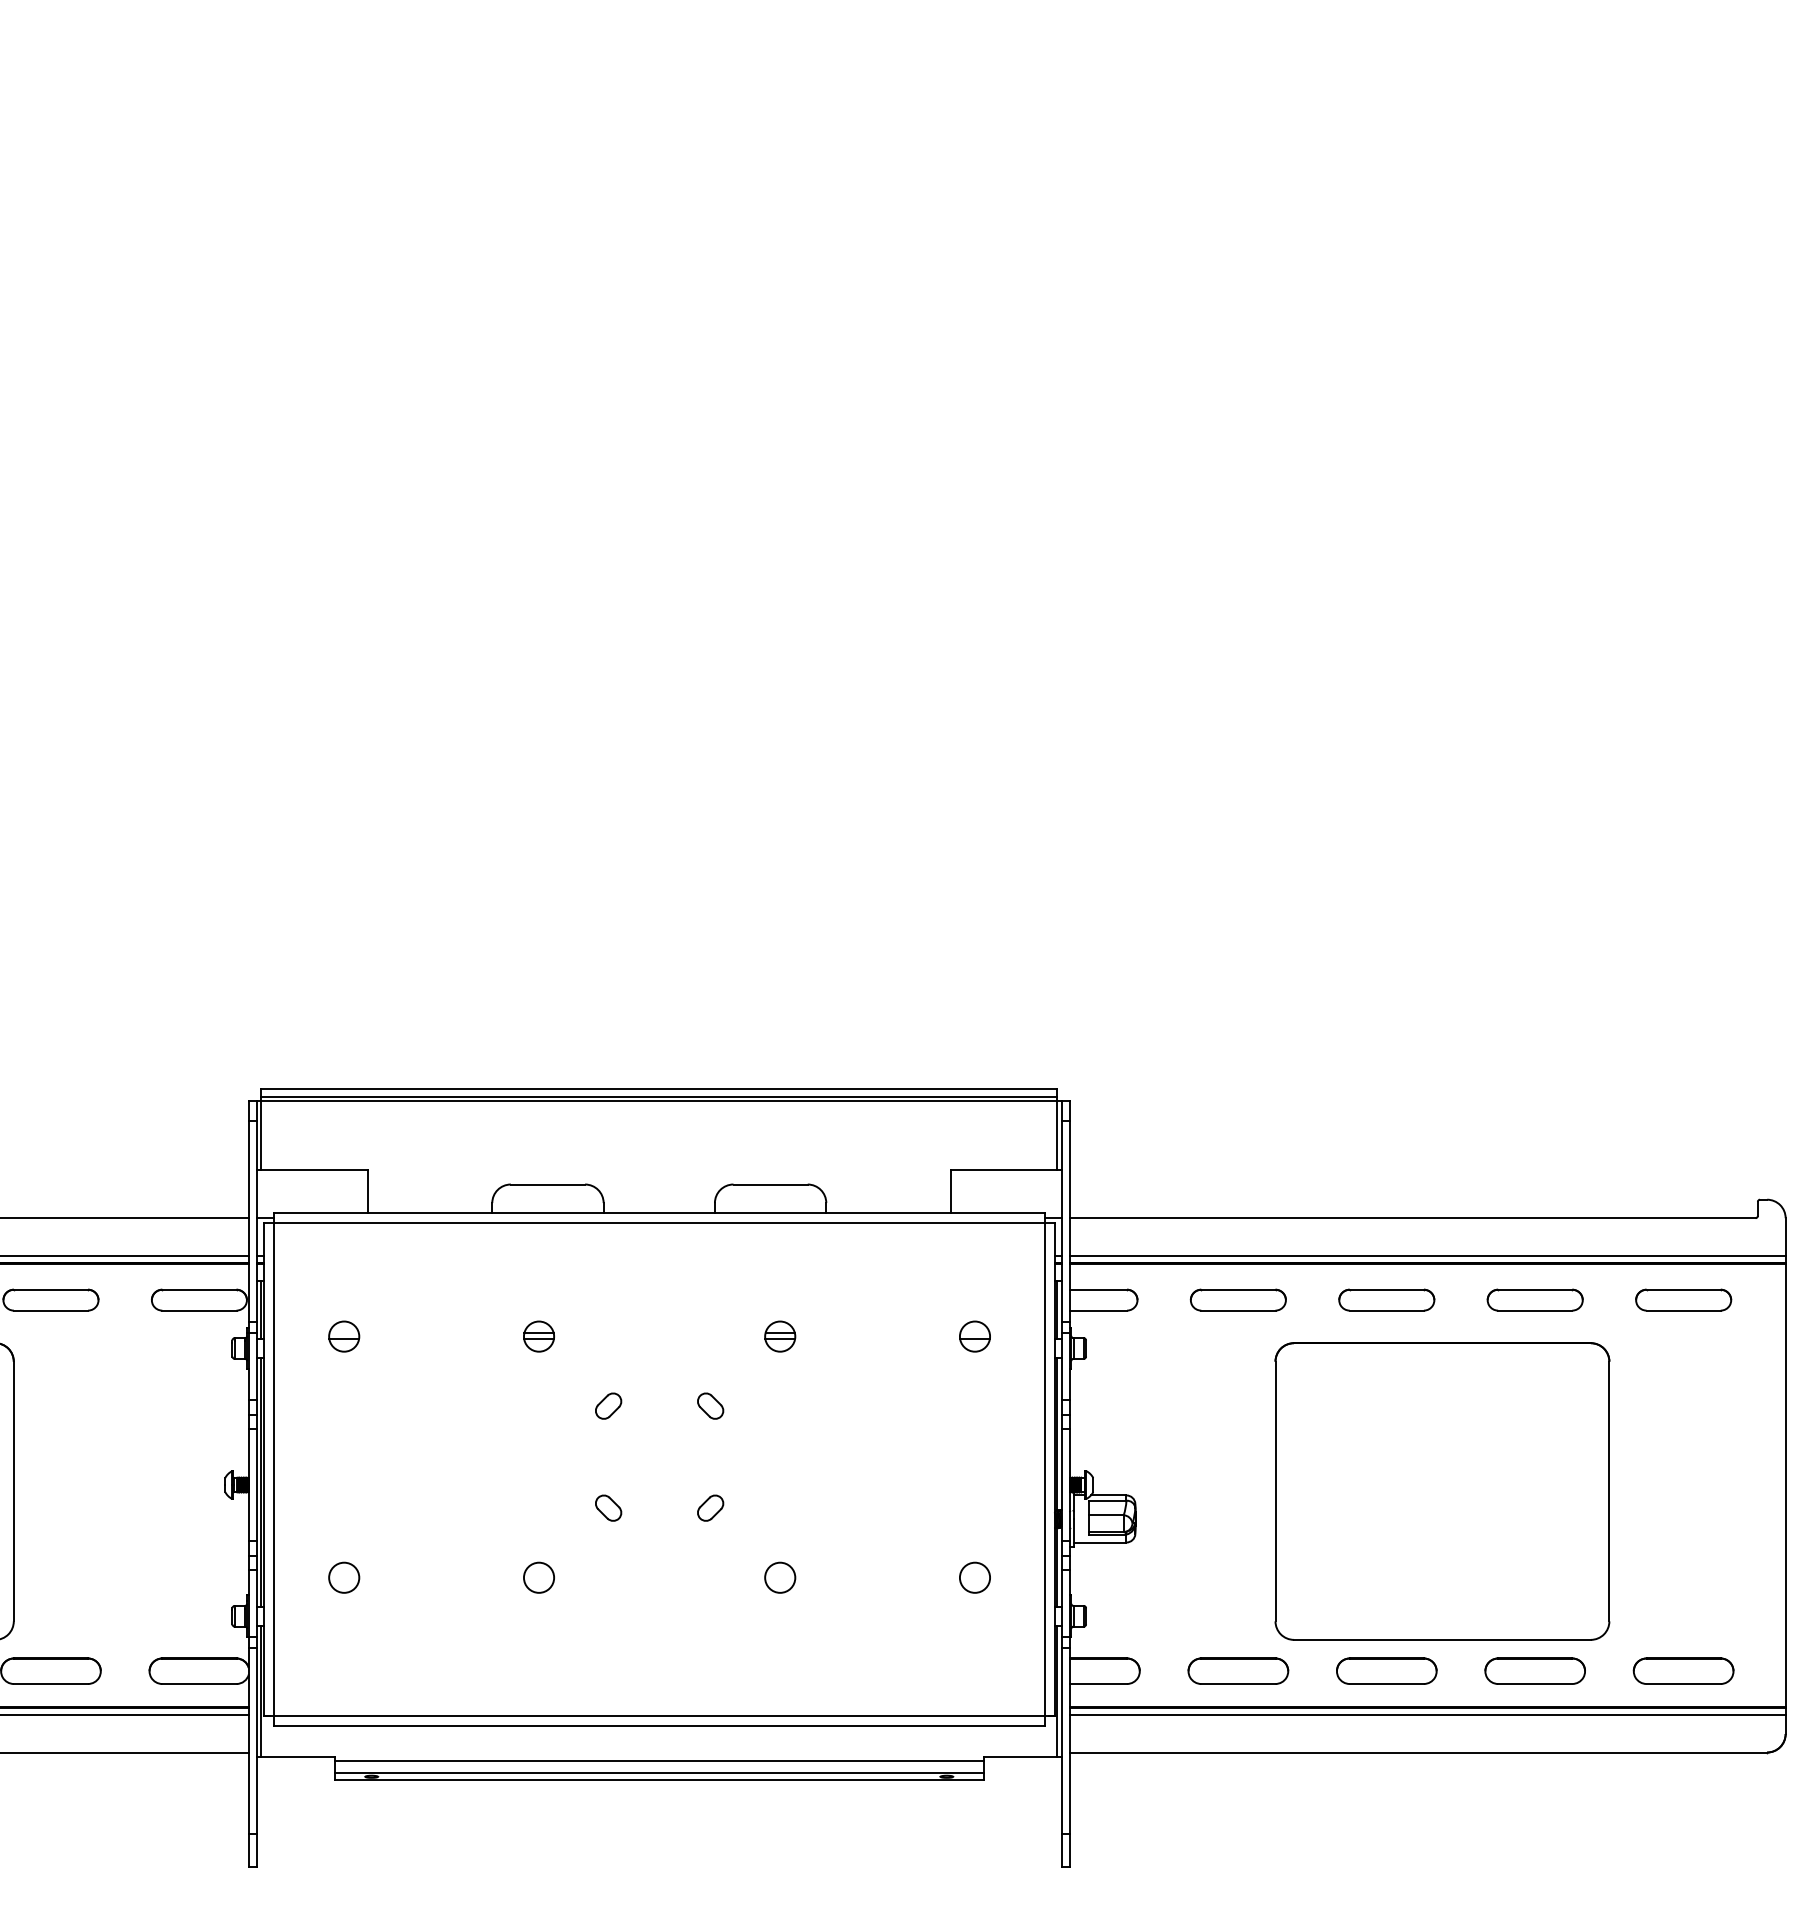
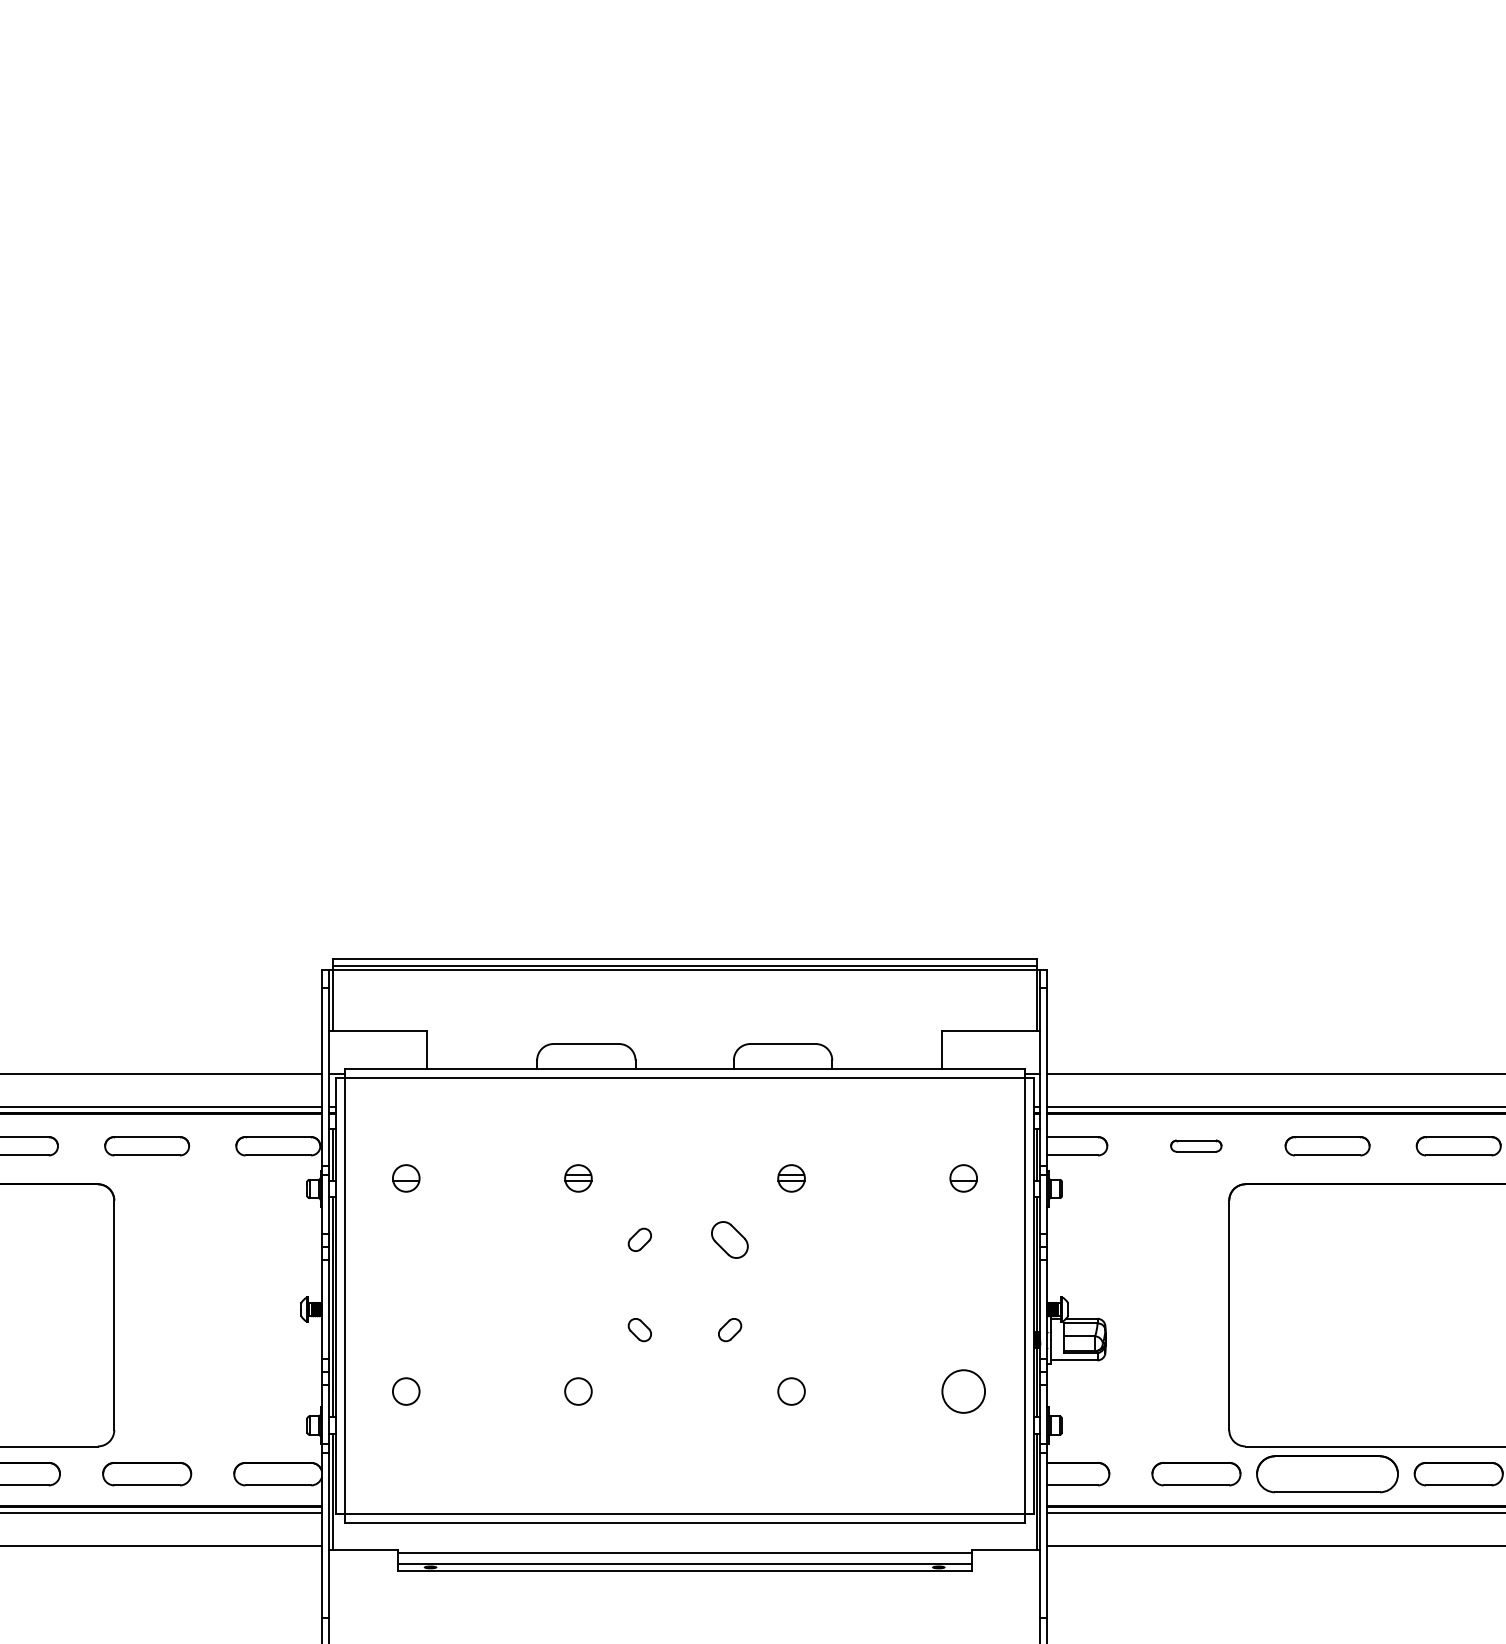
part: (1237, 1299) -> (1195, 1145), size x0.6
part: (710, 1405) -> (729, 1239), size x1.6
circle: (974, 1577) -> (963, 1391), size x1.6
part: (1386, 1670) -> (1327, 1473), size x1.6

